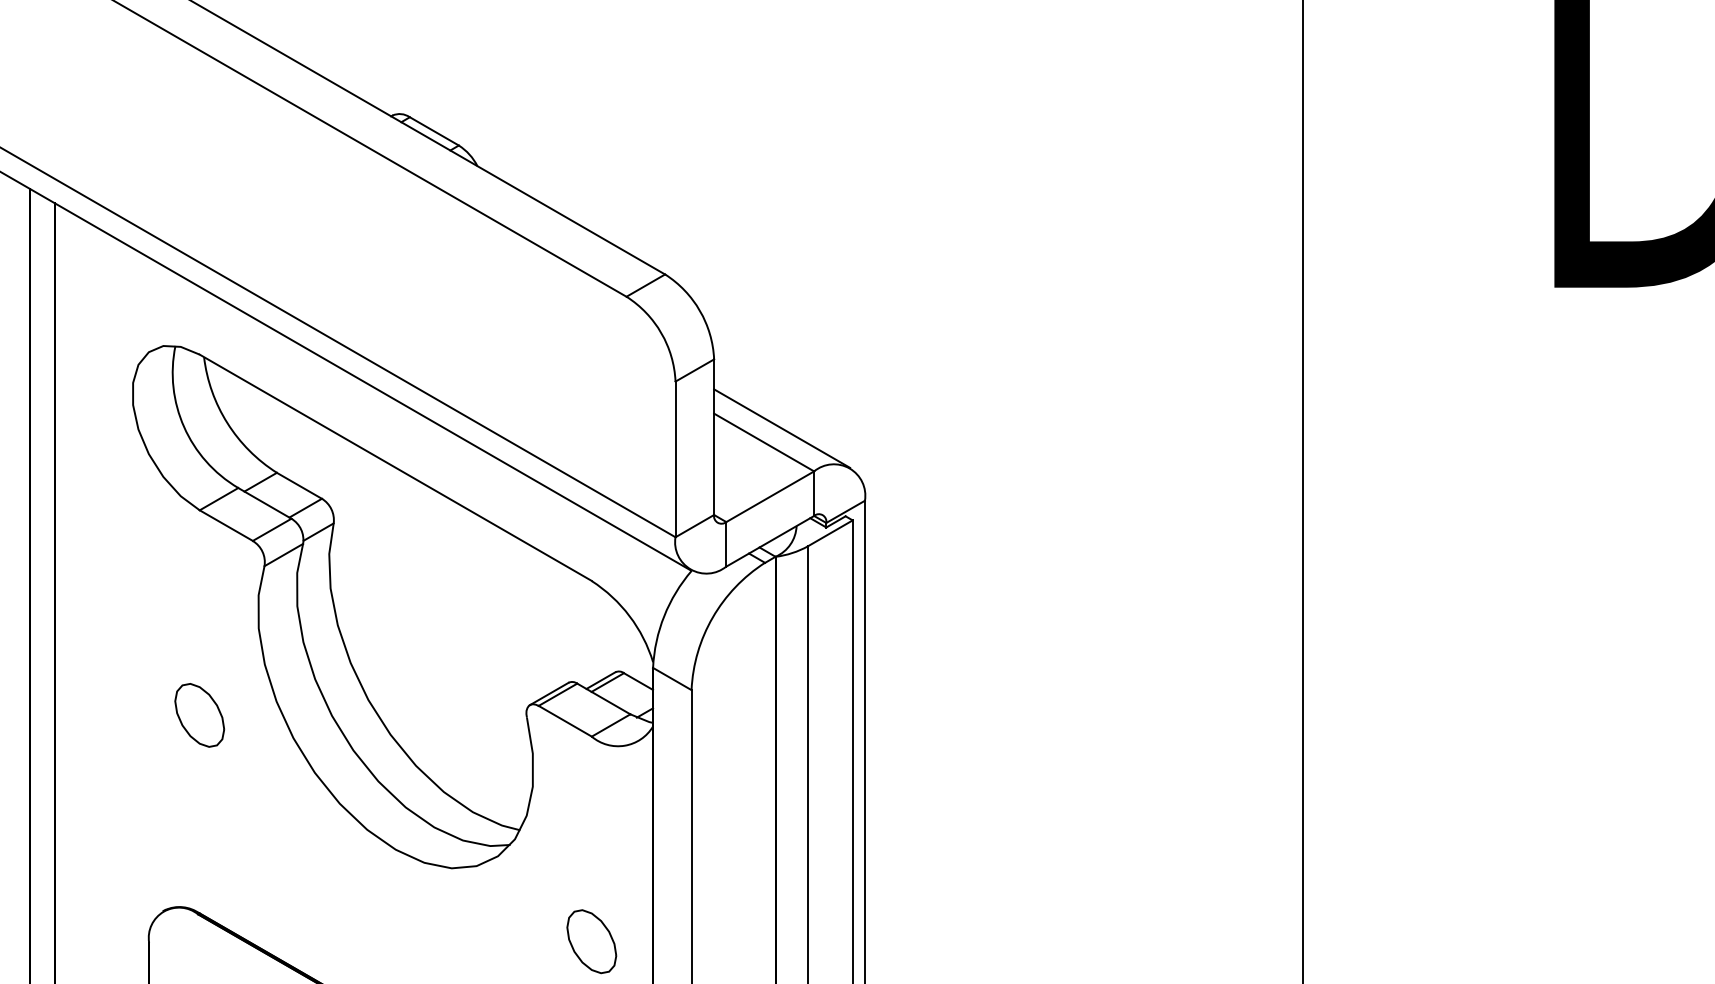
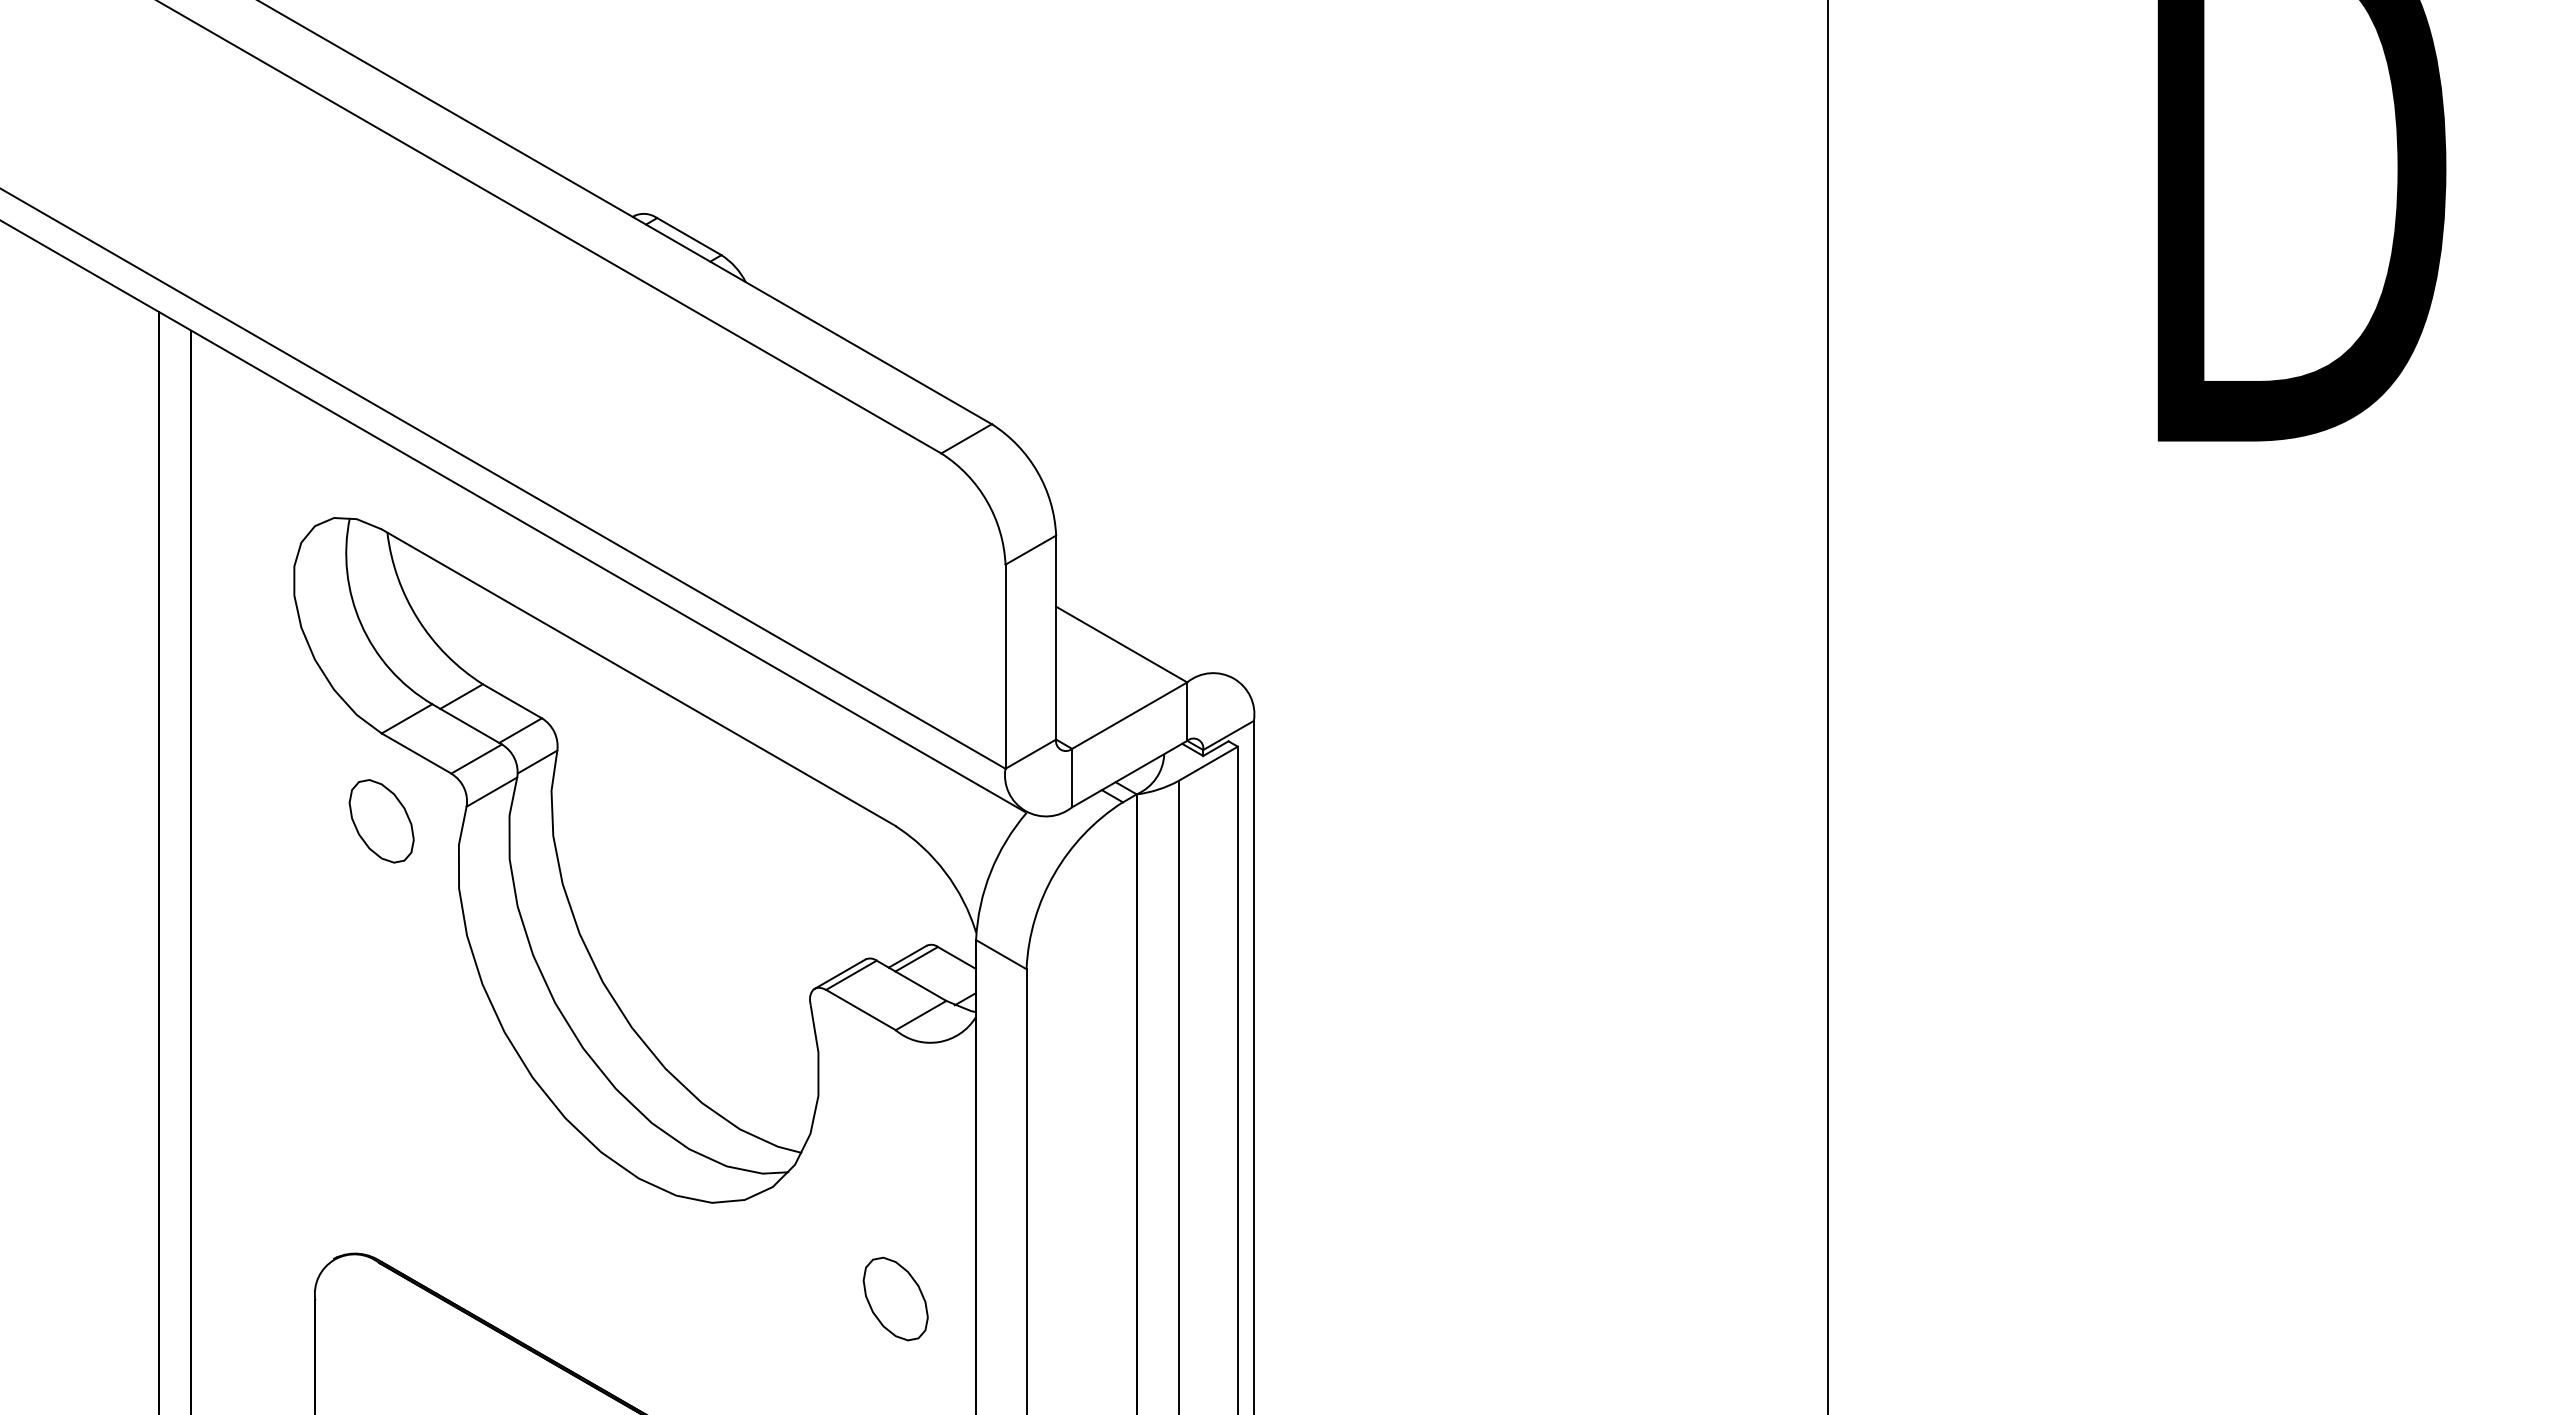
line: (782, 427) -> (1145, 625), removed
part: (199, 715) -> (381, 821), moved

